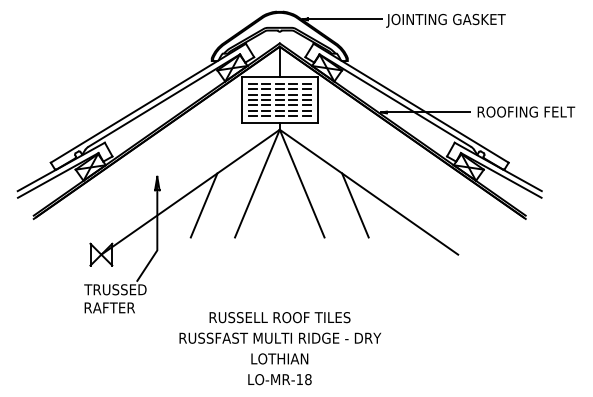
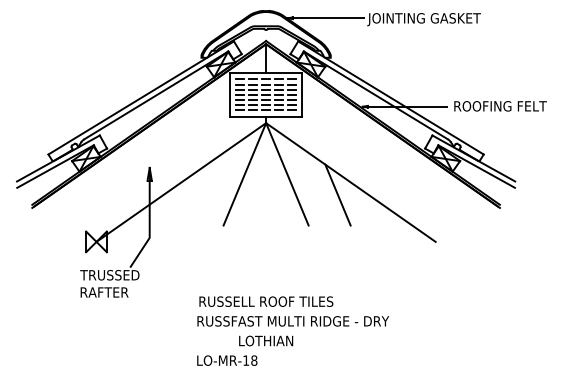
line: (203, 205) -> (193, 195), removed
text: (279, 337) -> (292, 320), moved
text: (279, 379) -> (226, 360), moved

